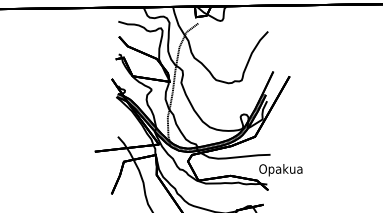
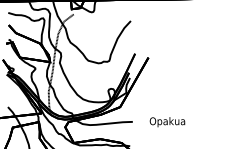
text: (280, 170) -> (167, 122), moved

